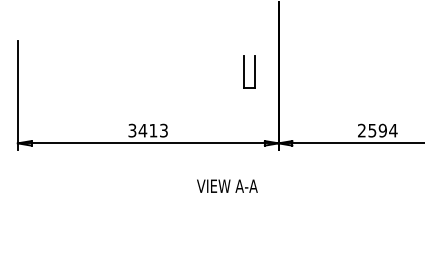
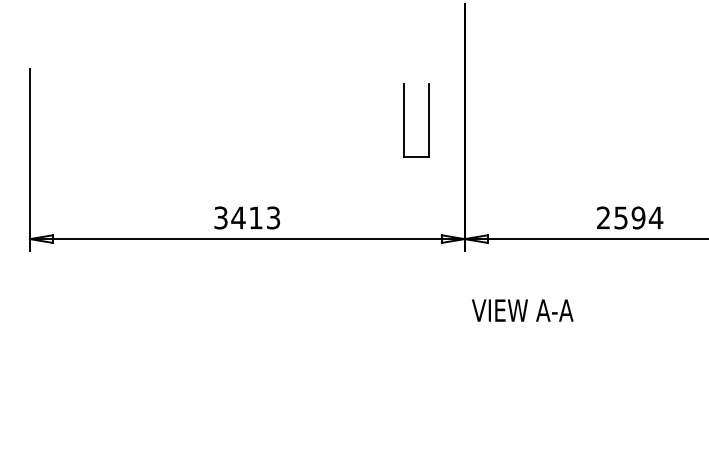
part: (249, 71) -> (416, 119), size x1.4
text: (227, 185) -> (522, 309), moved

